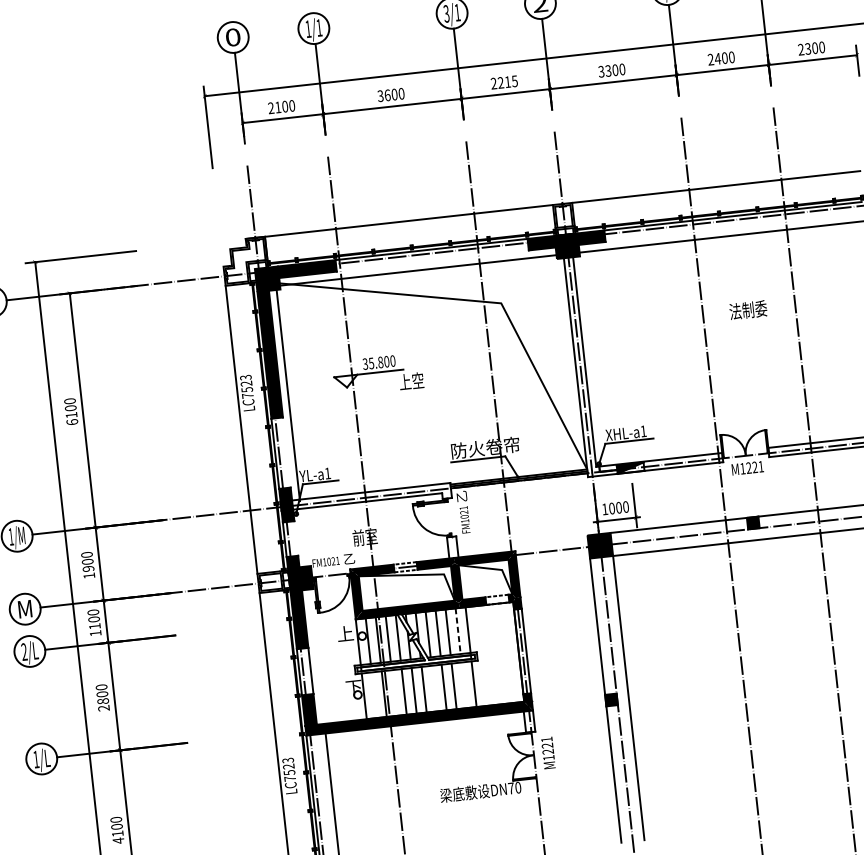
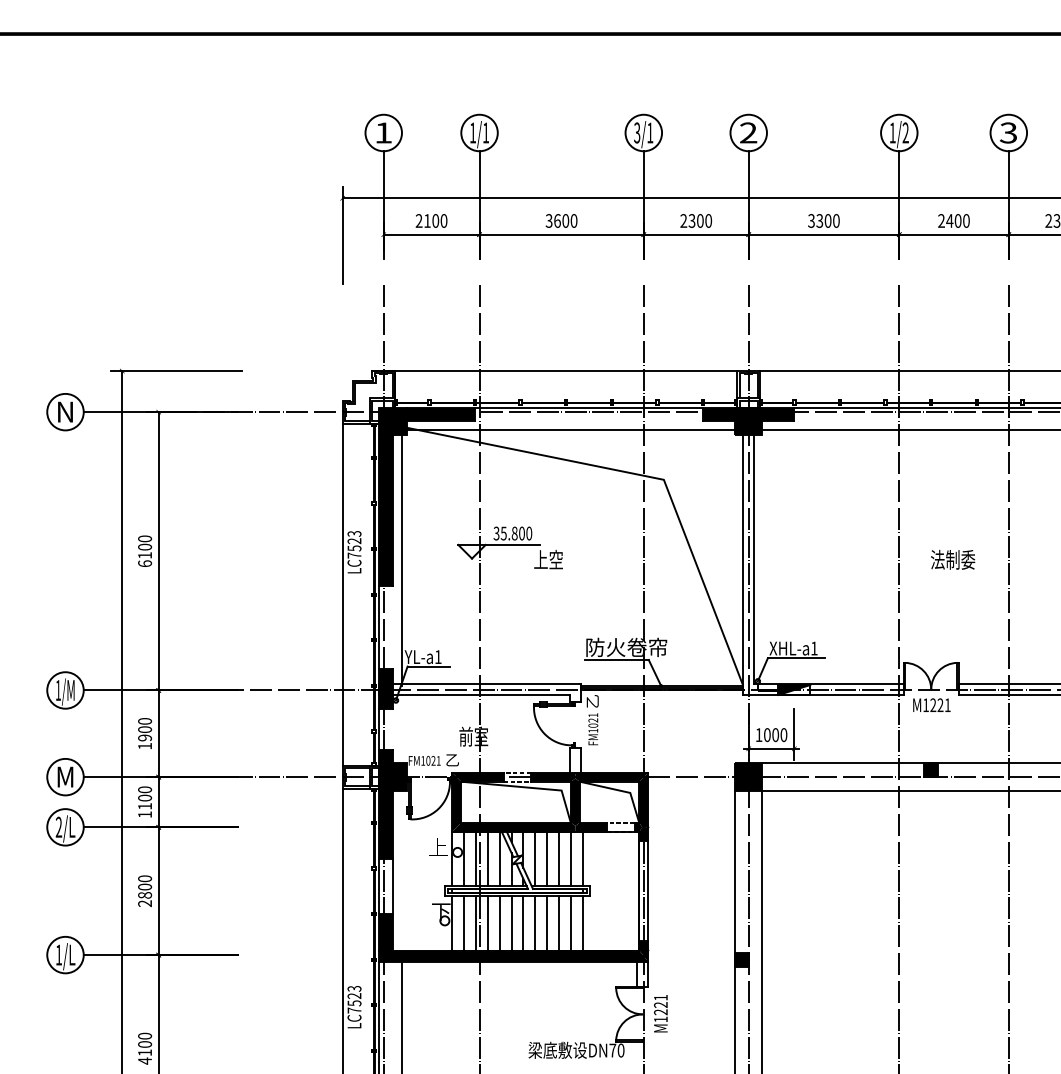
text: (232, 37) -> (383, 132), 0 -> 1
text: (507, 81) -> (700, 220), 2215 -> 2300
text: (748, 309) -> (953, 559), moved
line: (457, 631) -> (570, 859), dashed -> solid
line: (463, 685) -> (570, 923), added
line: (434, 688) -> (535, 923), added
line: (394, 693) -> (487, 923), added
line: (374, 695) -> (464, 923), added

